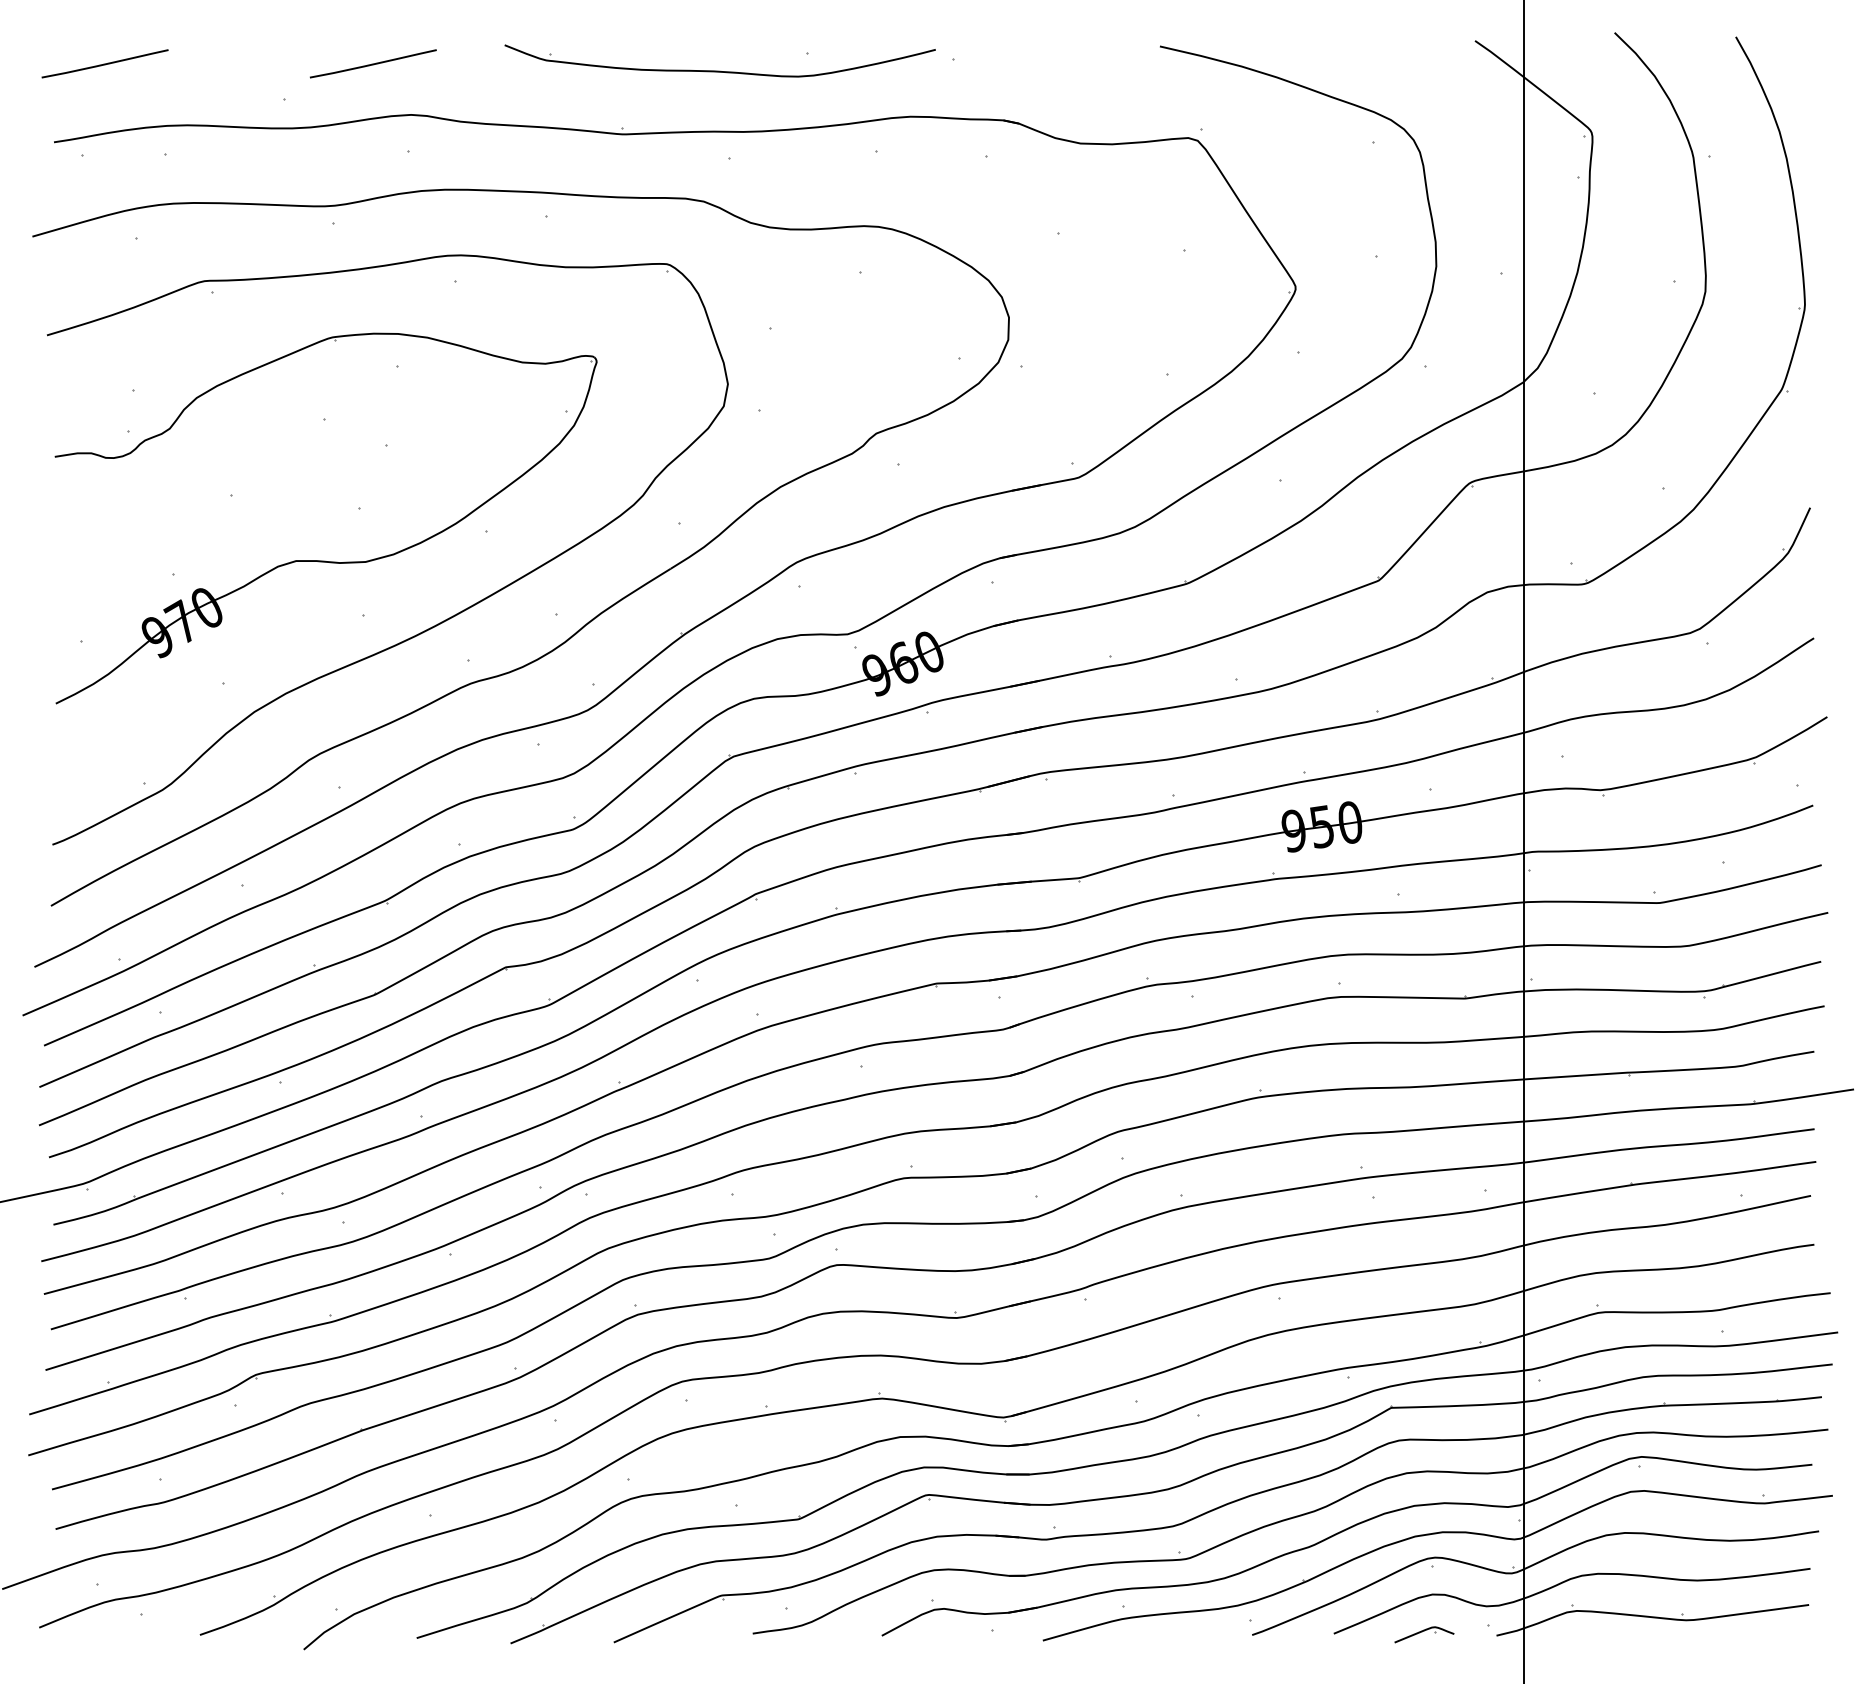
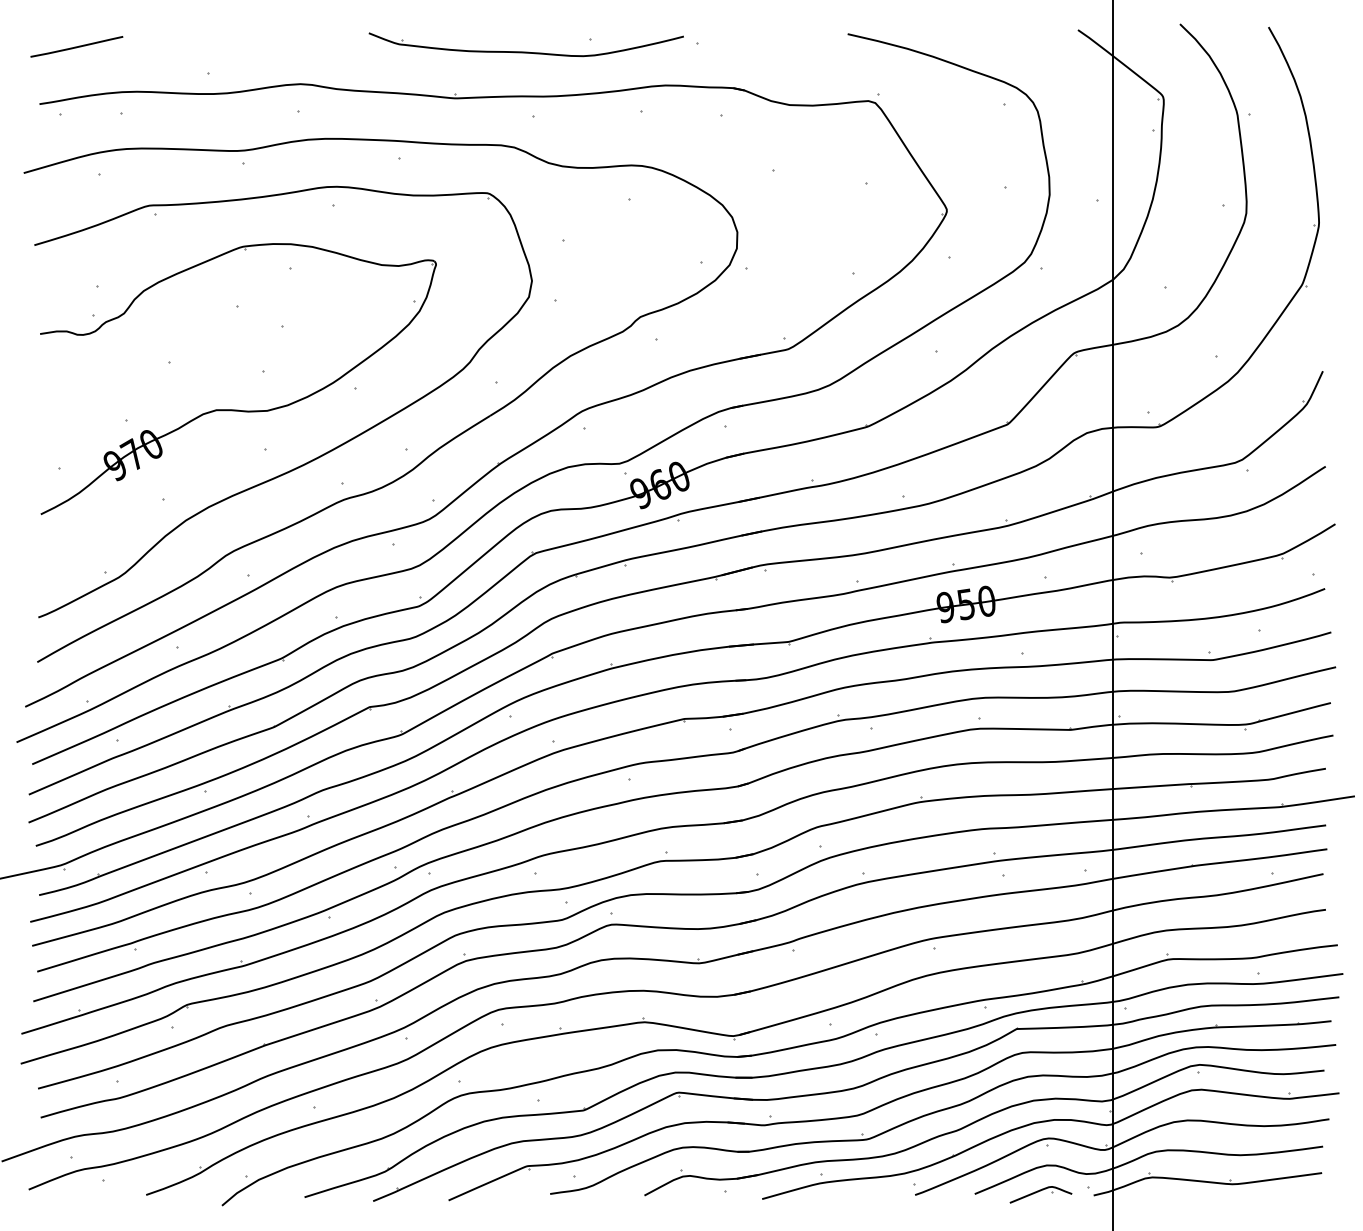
line: (372, 63) -> (272, 46), removed
part: (1423, 1634) -> (1040, 1194), size x1.43

